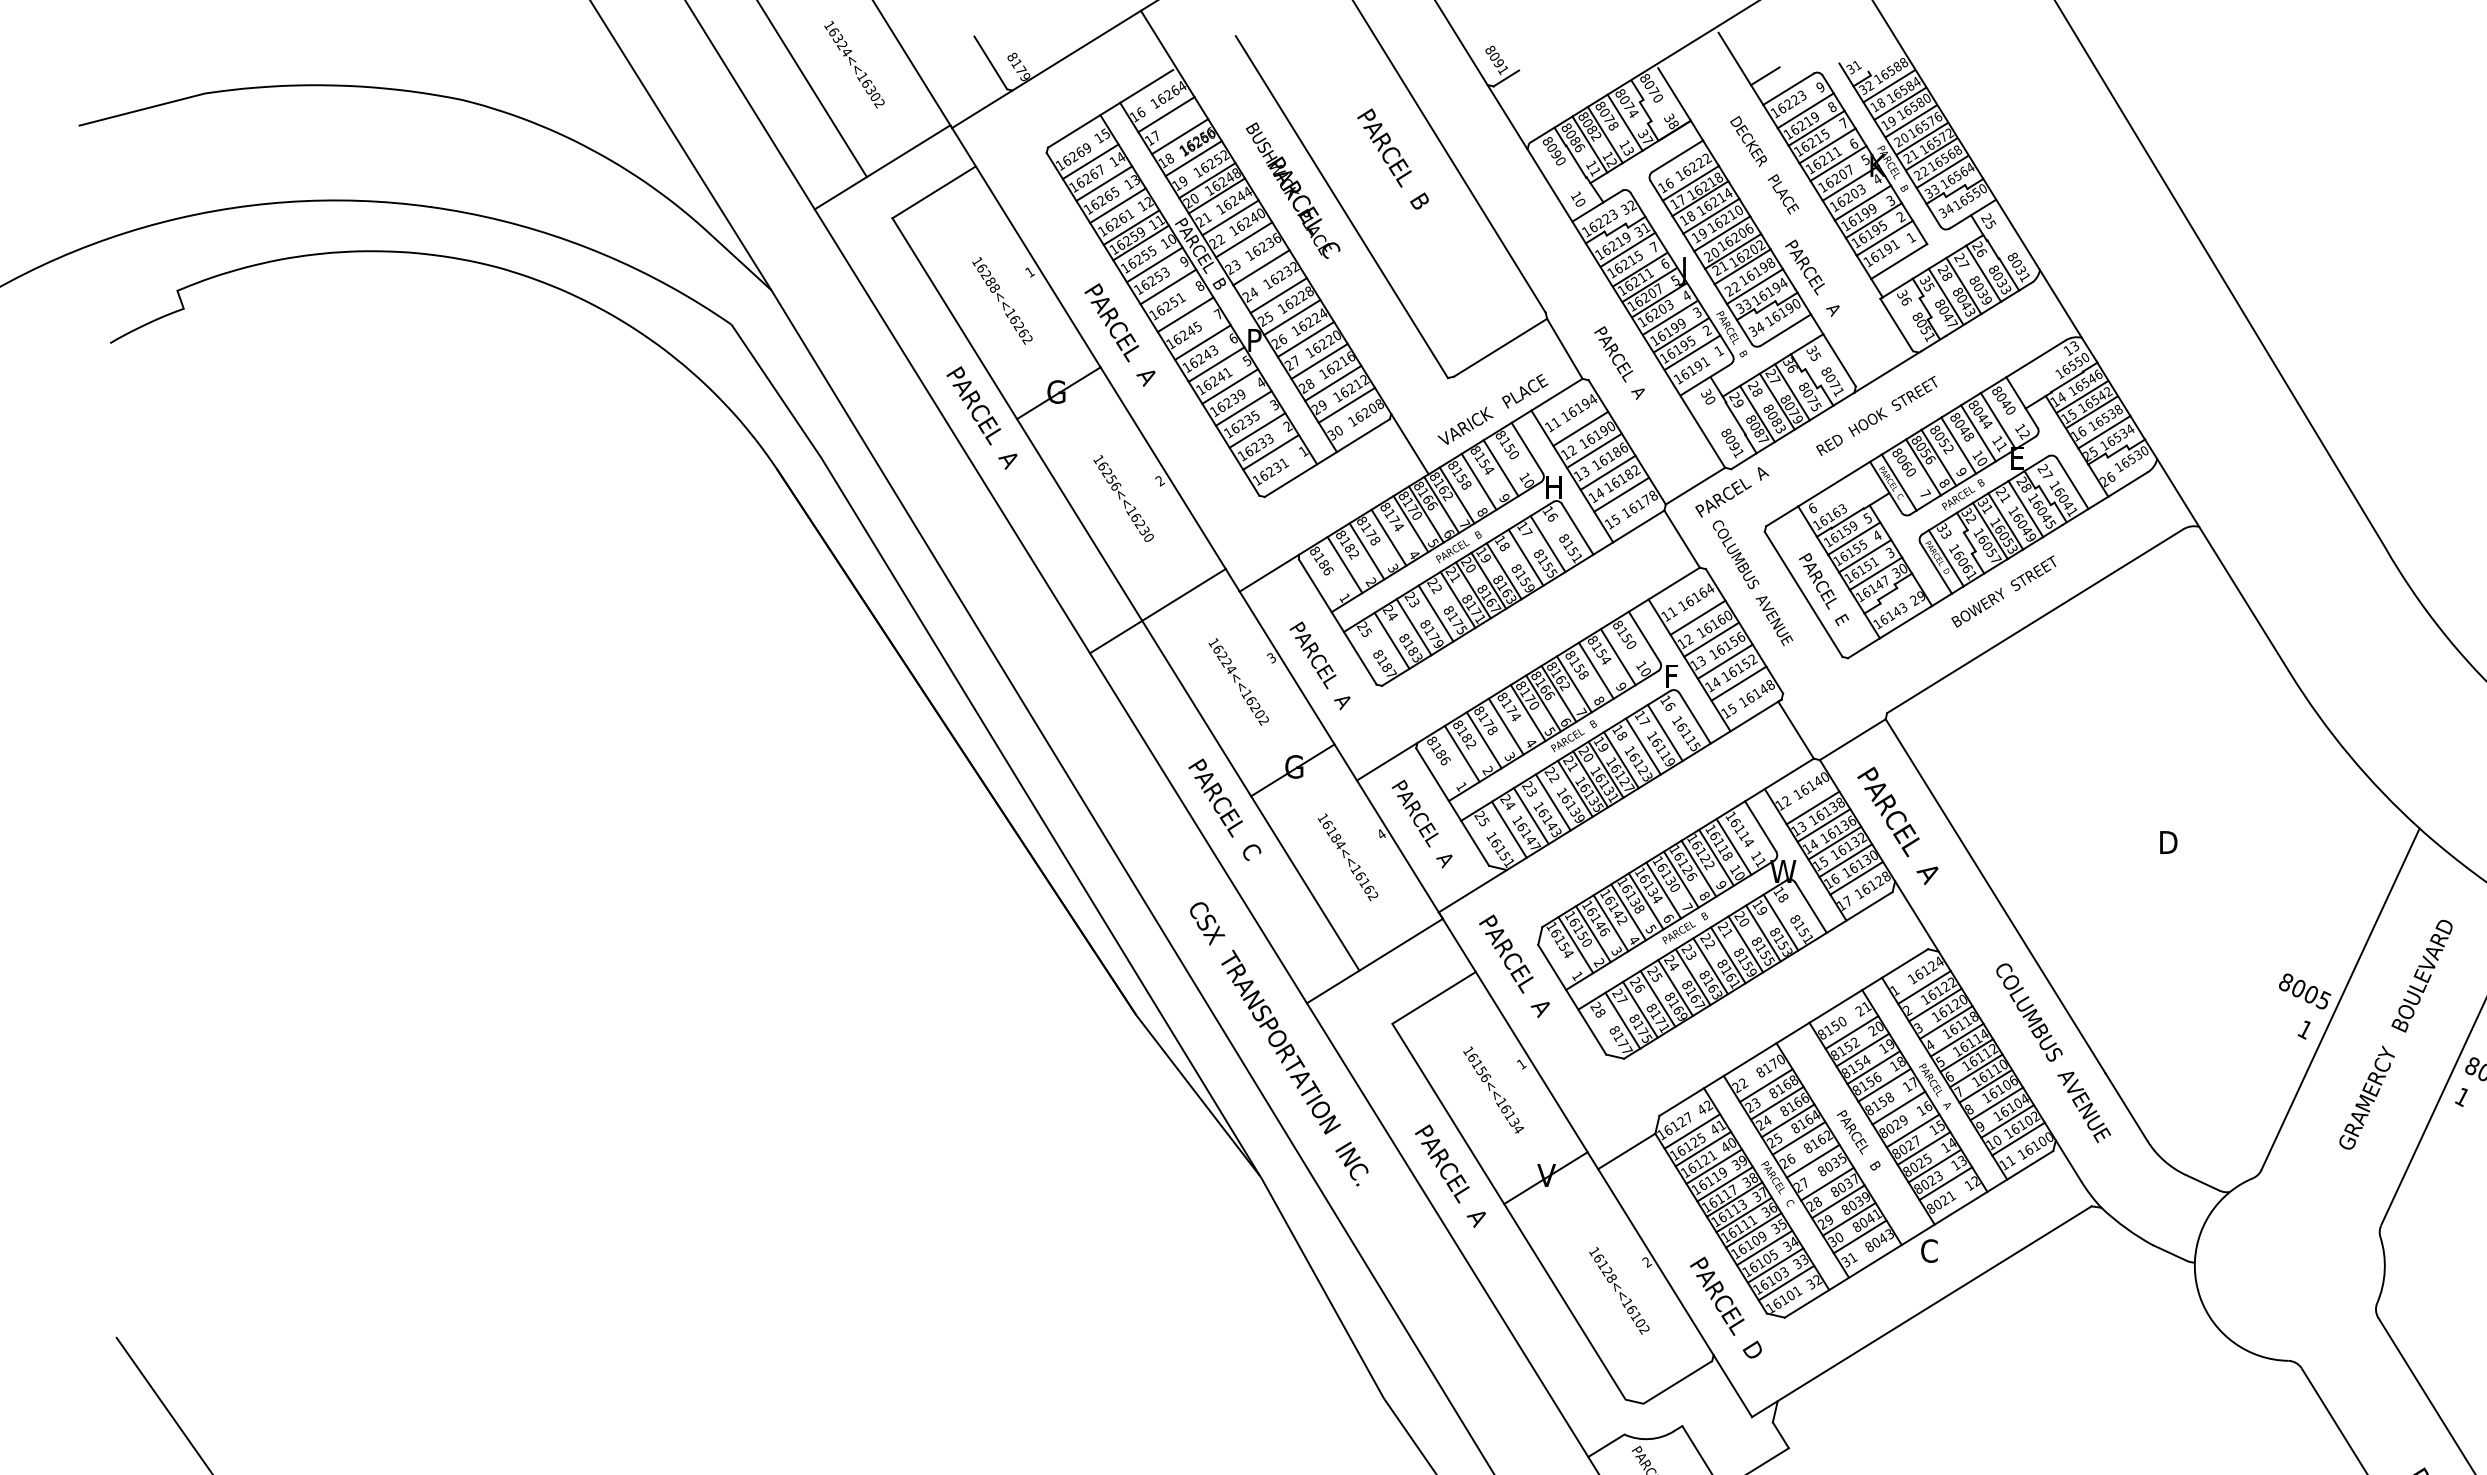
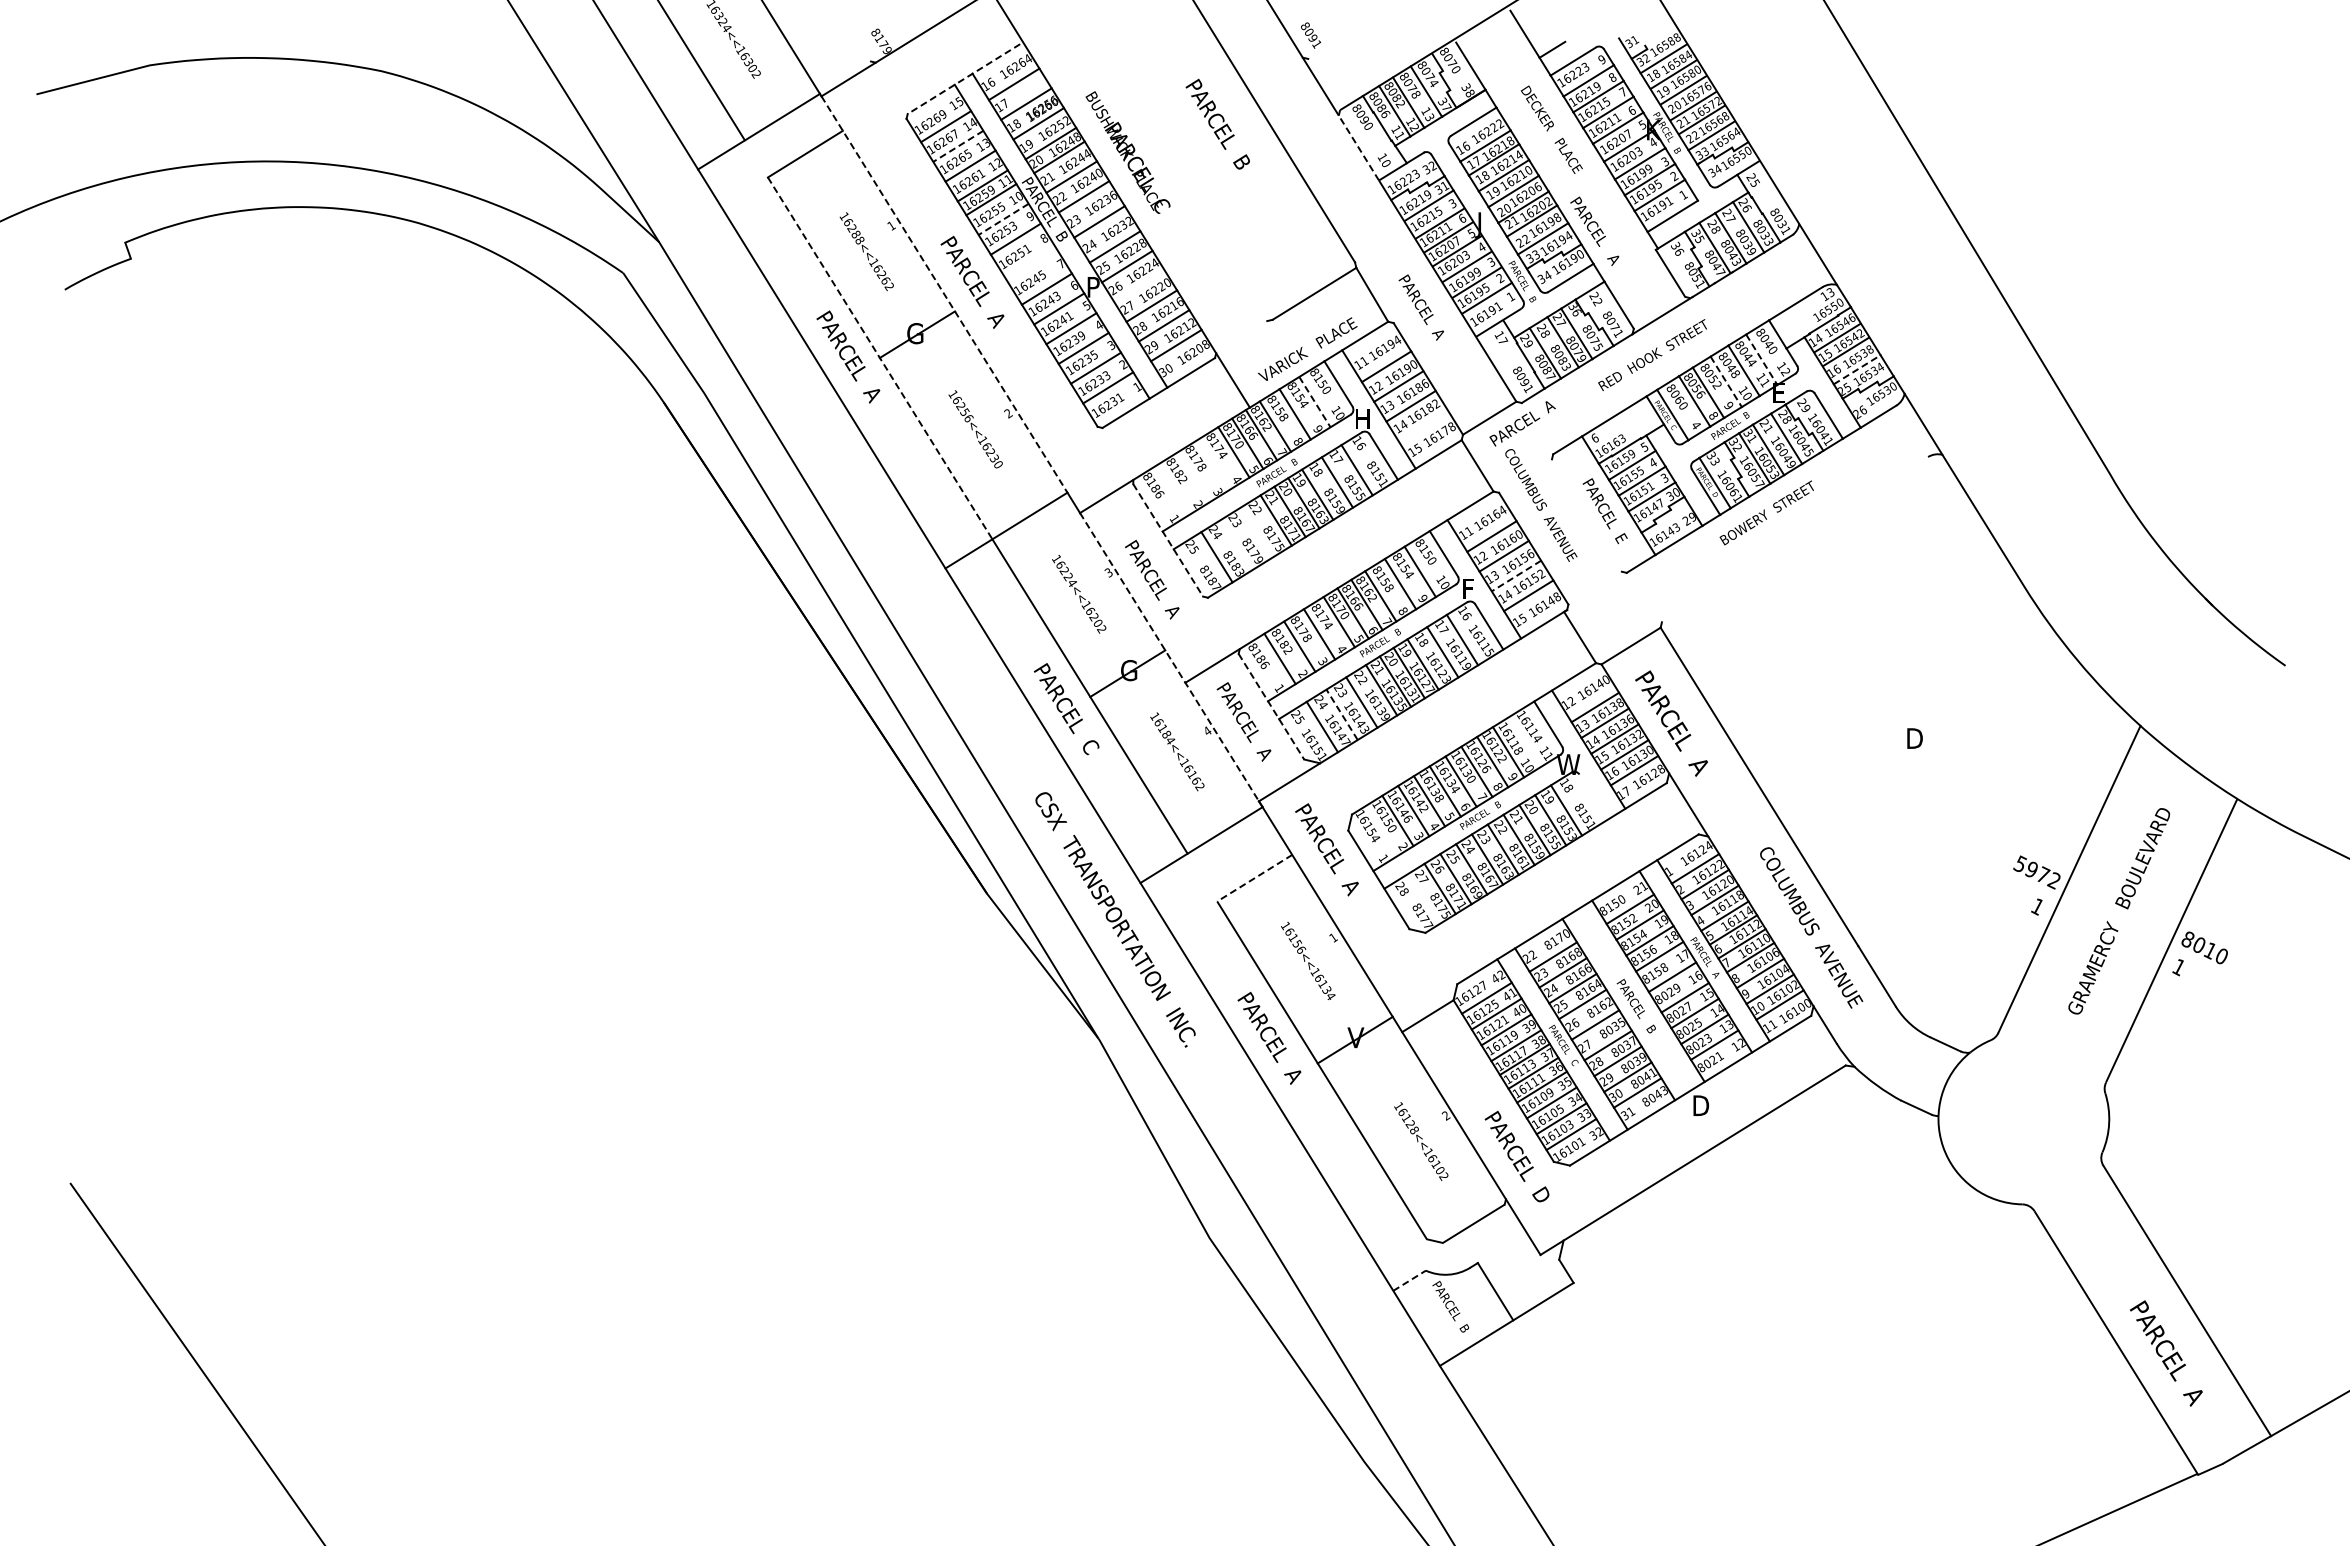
line: (991, 62) -> (856, 37), removed
line: (1506, 78) -> (1319, 51), removed
line: (1110, 109) -> (963, 79), solid -> dashed
line: (1103, 183) -> (957, 146), solid -> dashed
line: (1549, 184) -> (1358, 147), solid -> dashed
line: (1341, 207) -> (1171, 167), removed
text: (1654, 247) -> (1452, 203), 7 -> 3
line: (1154, 265) -> (1003, 219), solid -> dashed
line: (1185, 313) -> (1031, 263), removed
line: (1305, 339) -> (1139, 286), removed
line: (1088, 348) -> (944, 294), solid -> dashed
text: (1813, 352) -> (1595, 298), 35 -> 22
text: (1708, 396) -> (1501, 337), 30 -> 17
line: (1017, 419) -> (880, 358), solid -> dashed
line: (1997, 420) -> (1761, 359), solid -> dashed
line: (2104, 431) -> (1857, 369), solid -> dashed
line: (1958, 445) -> (1726, 381), solid -> dashed
line: (1500, 468) -> (1314, 402), solid -> dashed
text: (2047, 475) -> (1806, 408), 27 -> 29
line: (1621, 494) -> (1423, 425), removed
text: (1925, 494) -> (1696, 425), 7 -> 4
line: (1388, 537) -> (1213, 464), removed
line: (1367, 550) -> (1194, 476), removed
line: (1344, 565) -> (1174, 489), removed
line: (1803, 594) -> (1586, 515), removed
line: (1436, 613) -> (1256, 532), removed
line: (2034, 621) -> (1794, 539), removed
line: (1338, 622) -> (1168, 540), solid -> dashed
line: (1413, 626) -> (1236, 544), removed
line: (1725, 662) -> (1516, 576), solid -> dashed
line: (1339, 752) -> (1169, 657), solid -> dashed
line: (1452, 807) -> (1271, 707), solid -> dashed
line: (1531, 815) -> (1342, 714), solid -> dashed
line: (1733, 846) -> (1523, 742), removed
line: (1811, 907) -> (1593, 796), removed
line: (1575, 944) -> (1381, 830), removed
text: (2304, 991) -> (2037, 872), 8005 -> 5972
line: (1433, 998) -> (1254, 878), solid -> dashed
line: (1622, 1020) -> (1424, 898), removed
text: (1930, 1250) -> (1700, 1105), C -> D
line: (1607, 1445) -> (1410, 1280), solid -> dashed

